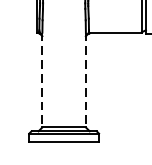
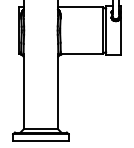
line: (42, 79) -> (23, 91), dashed -> solid
line: (86, 79) -> (58, 91), dashed -> solid

